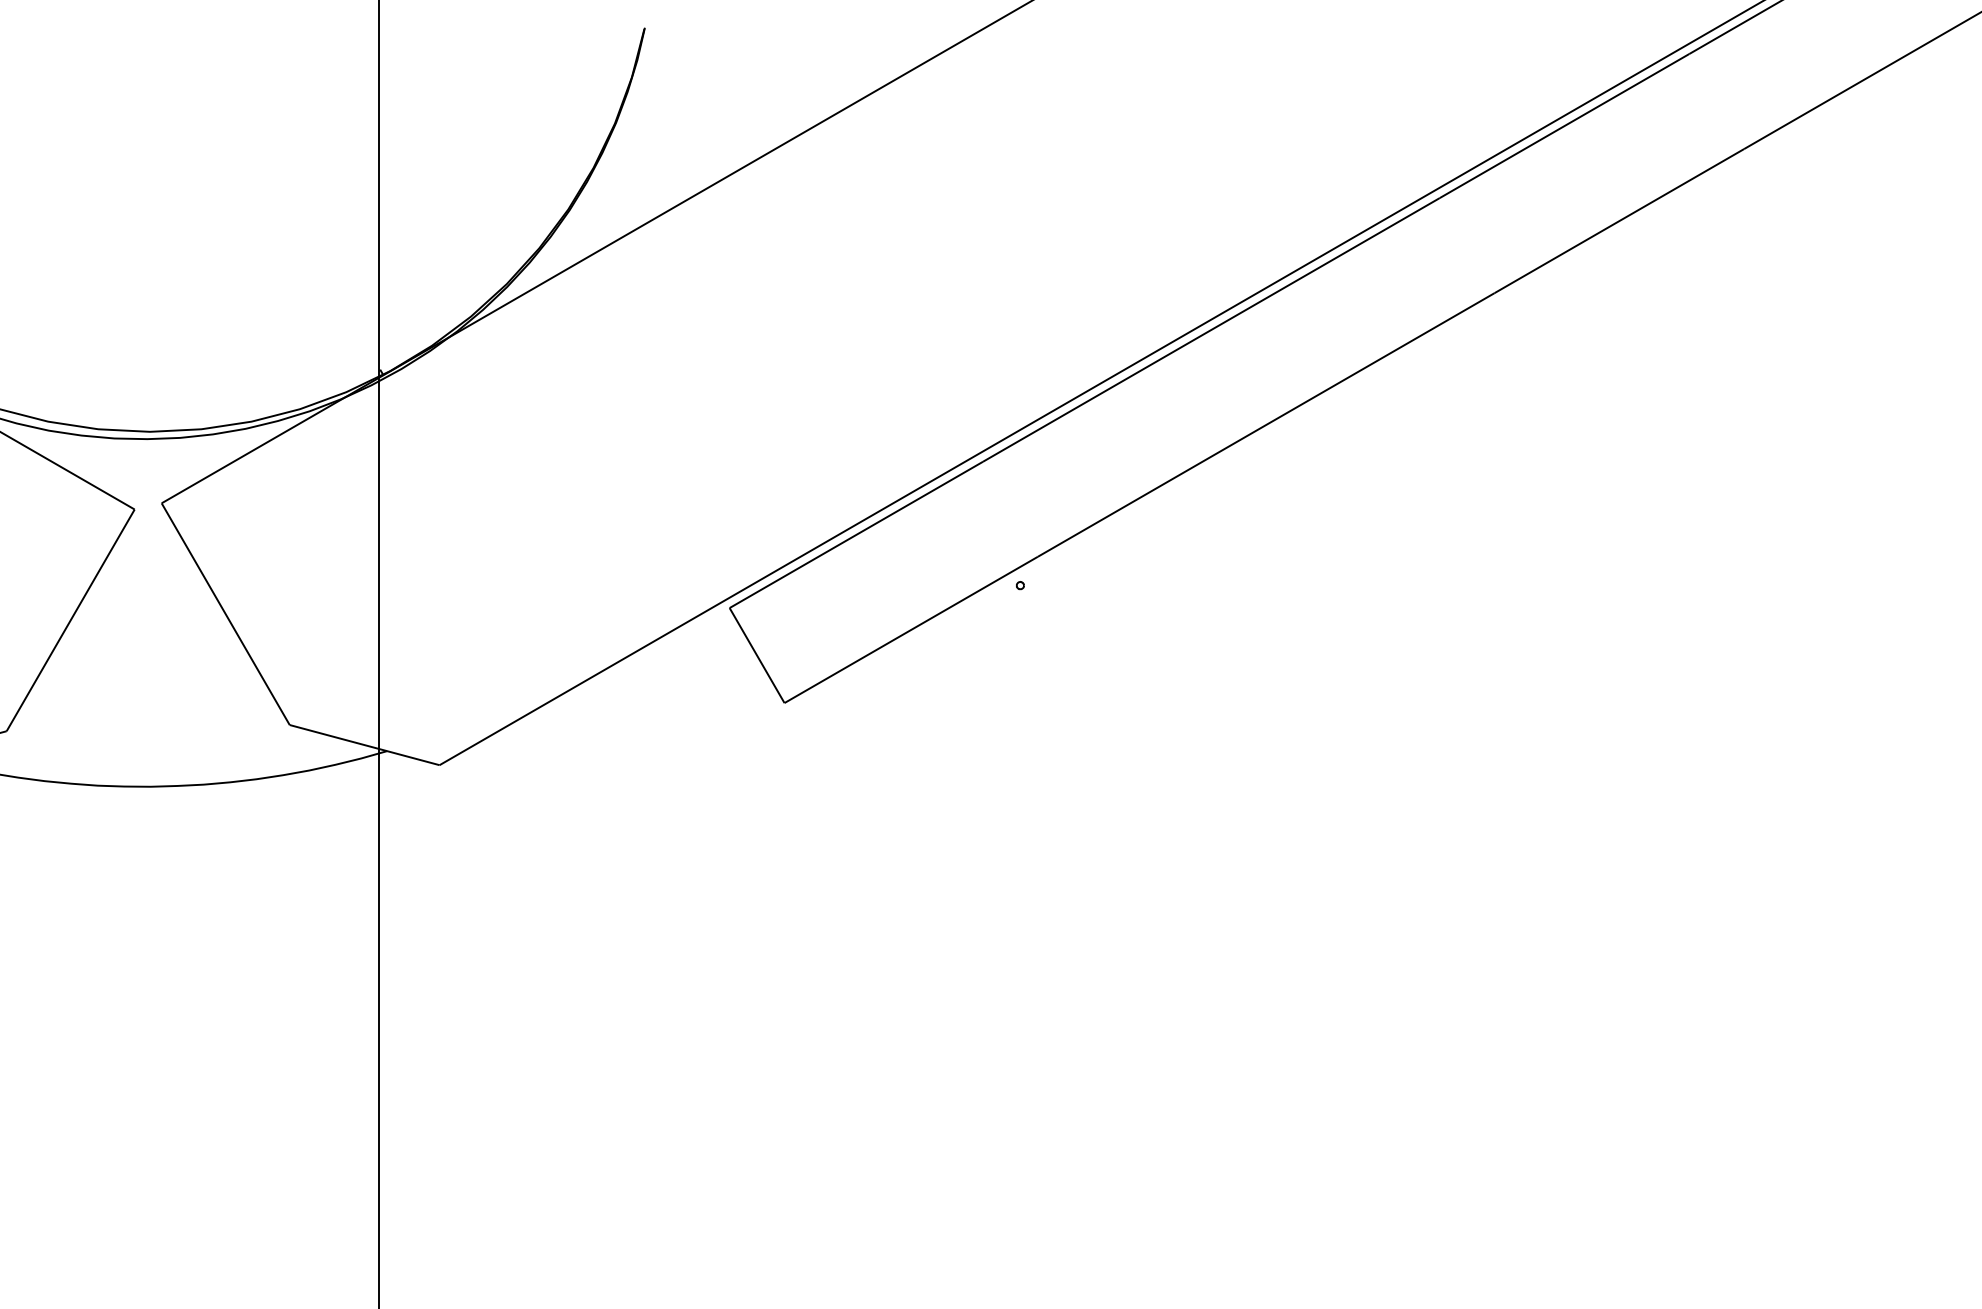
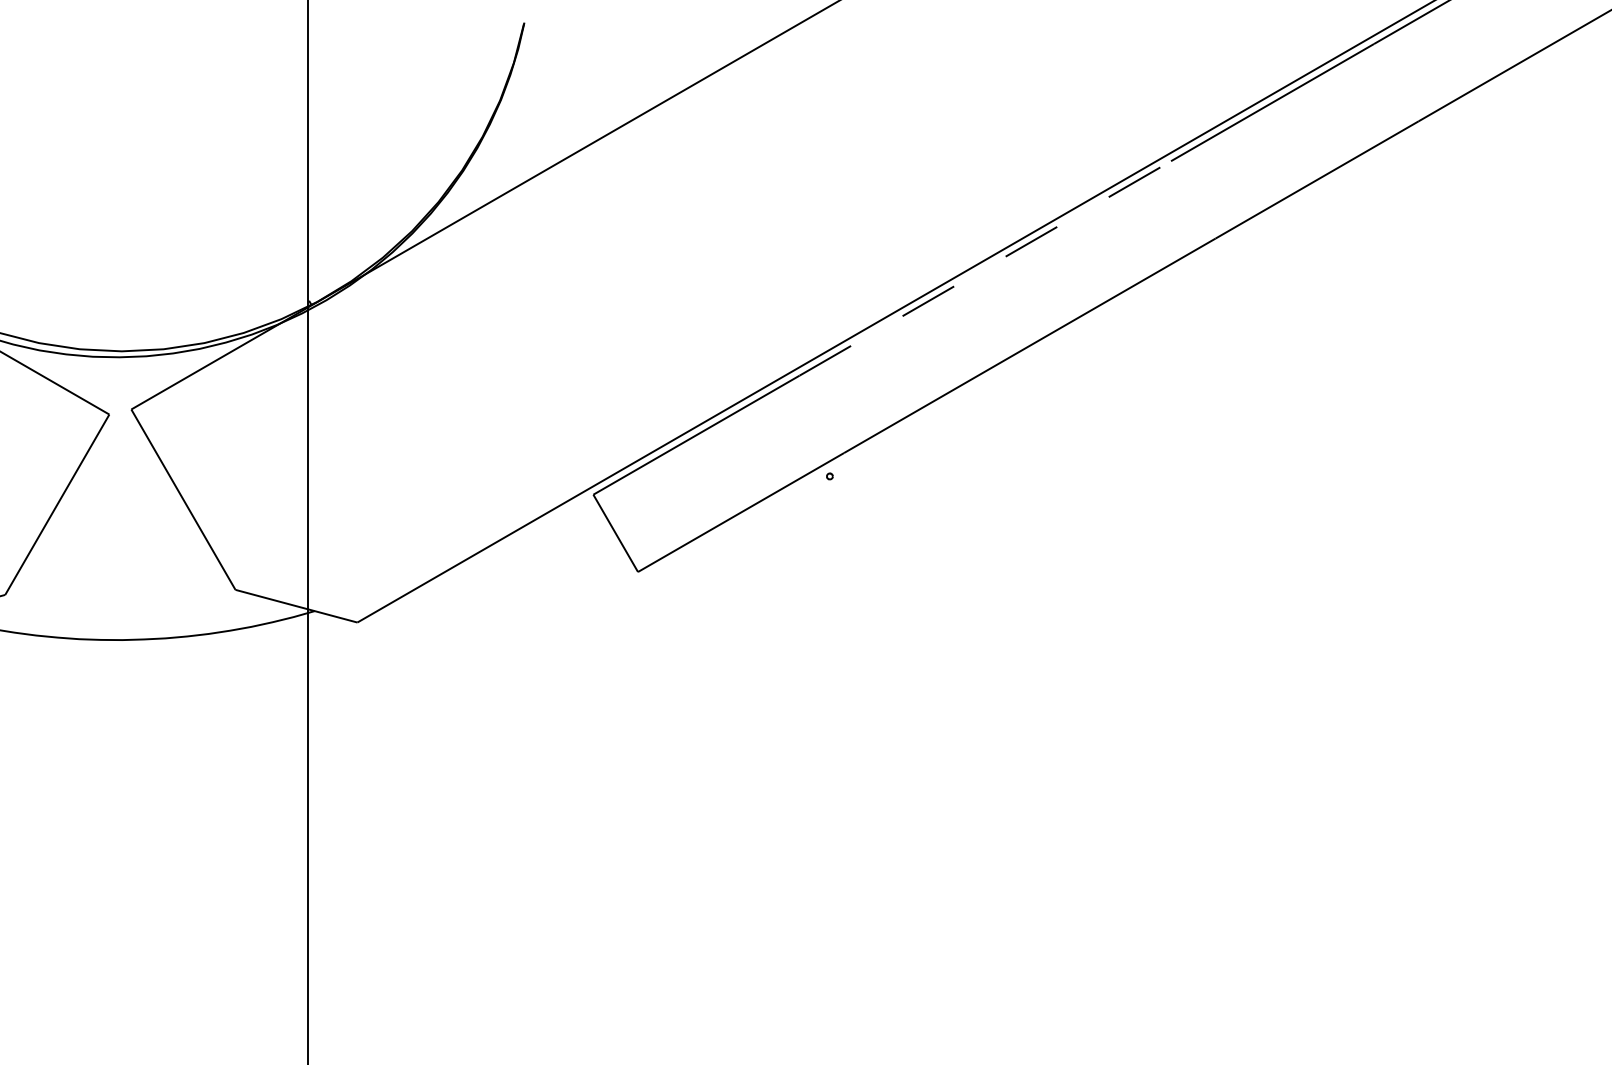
line: (1211, 329) -> (985, 268), solid -> dashed

